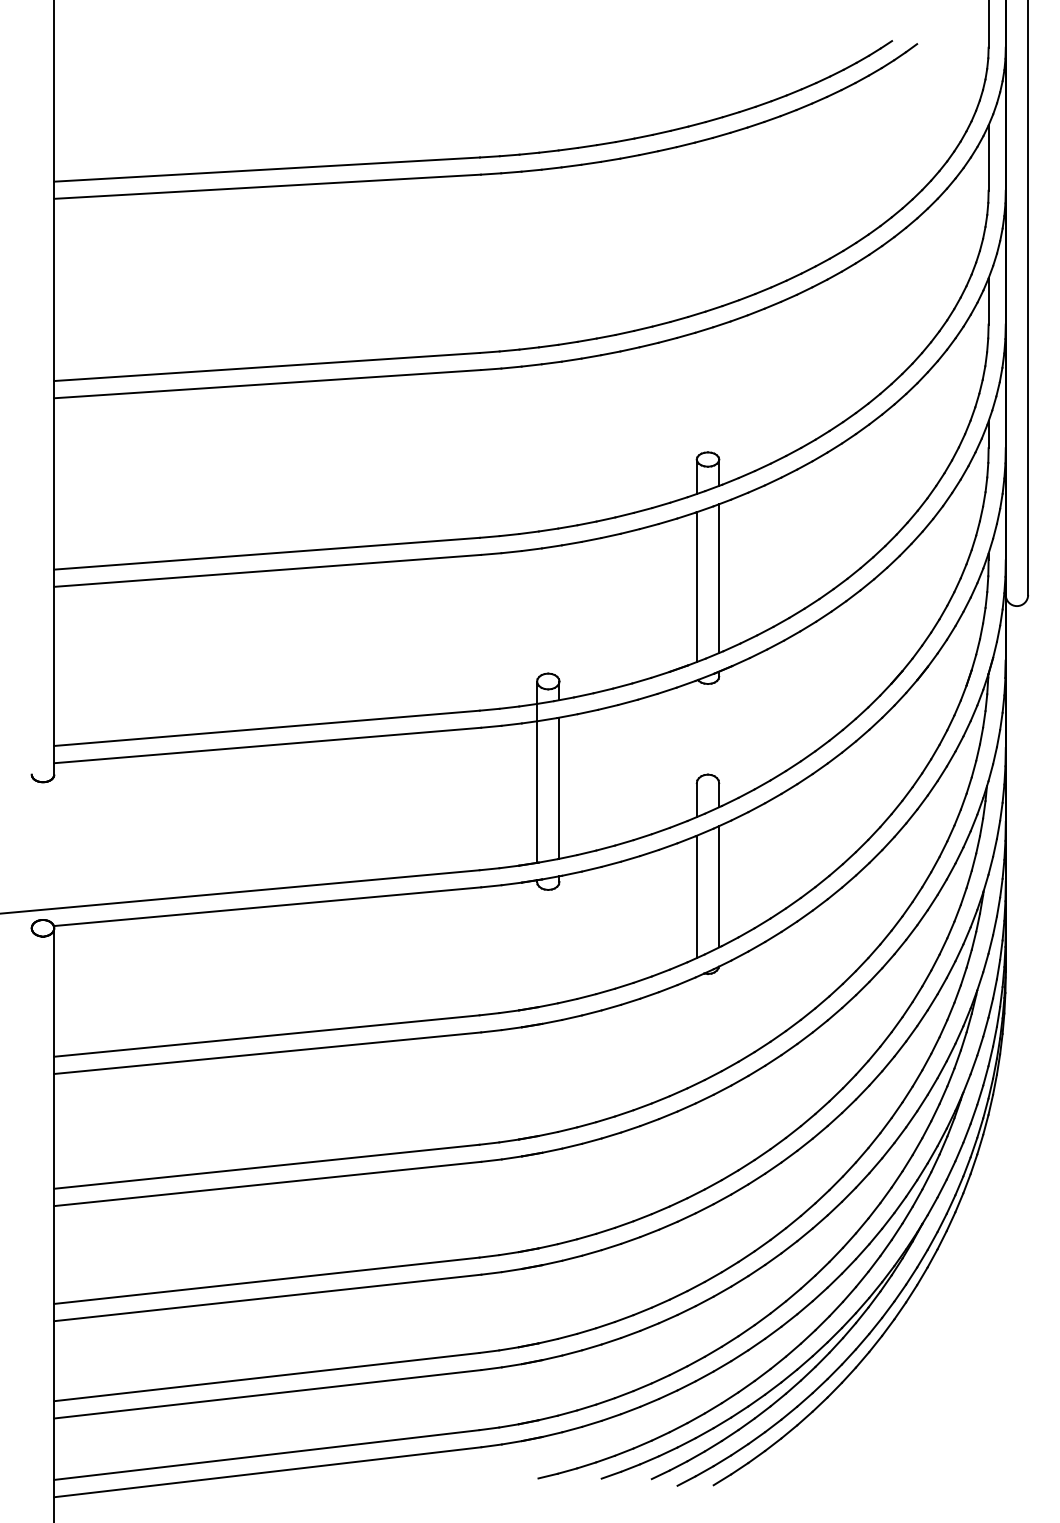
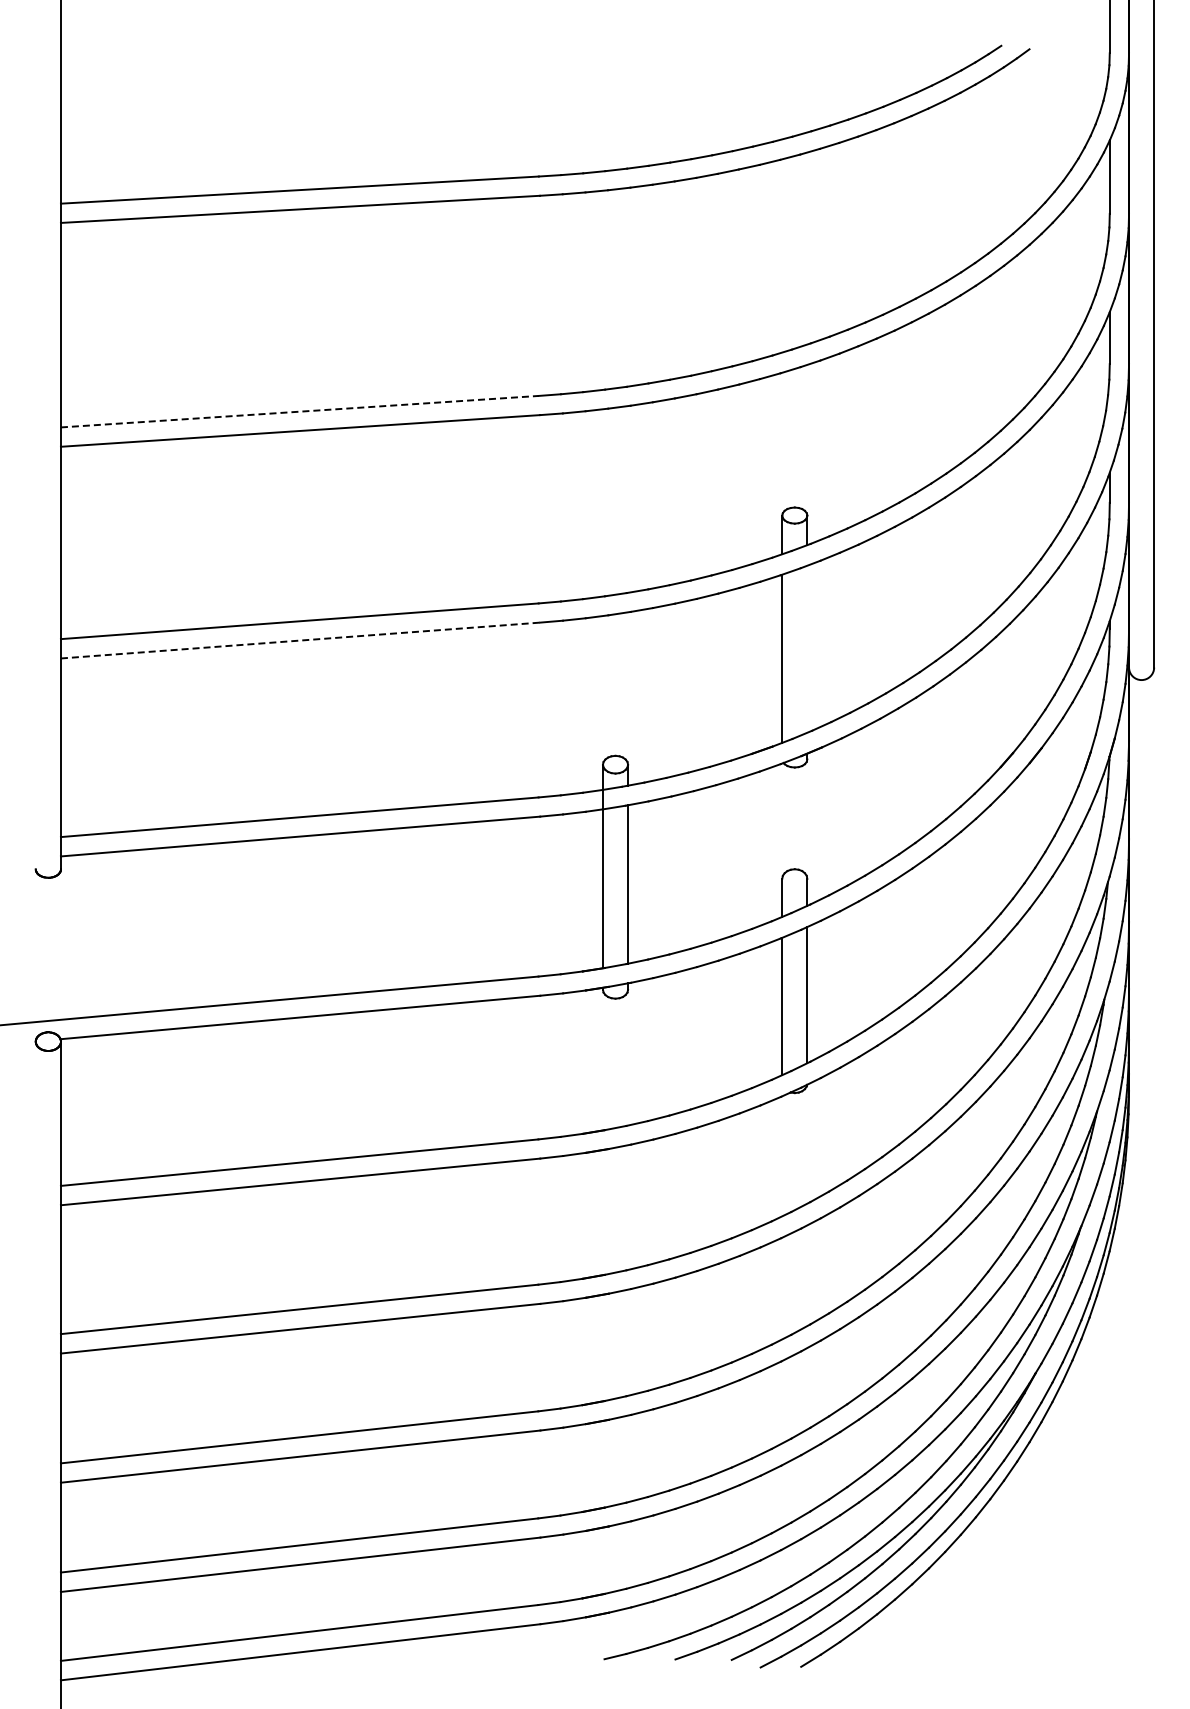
line: (267, 366) -> (300, 411), solid -> dashed
line: (268, 570) -> (301, 640), solid -> dashed
line: (719, 577) -> (807, 648), removed

